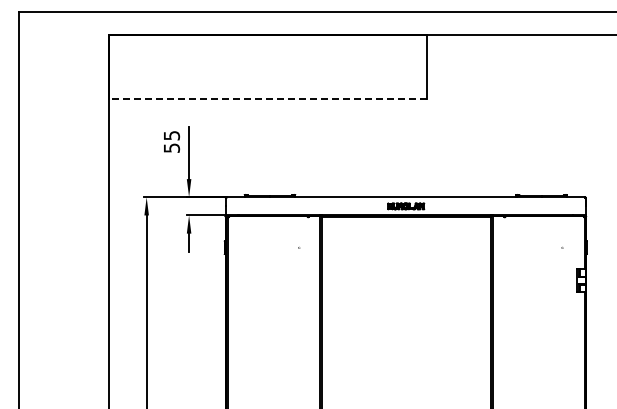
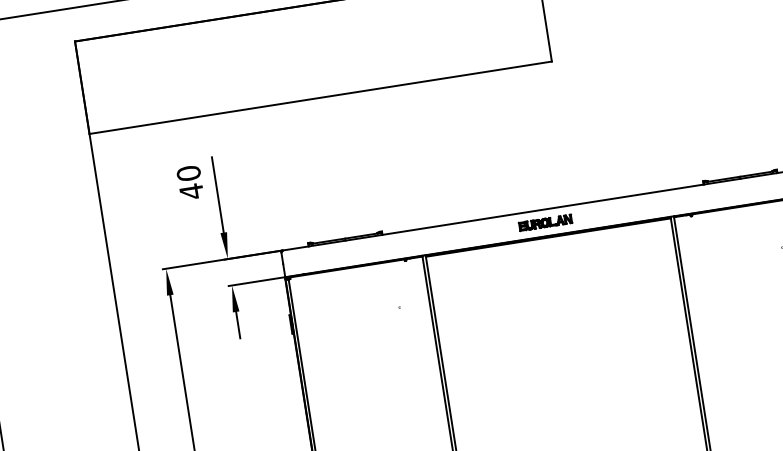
line: (267, 98) -> (319, 97), dashed -> solid
text: (171, 141) -> (189, 181), 55 -> 40

